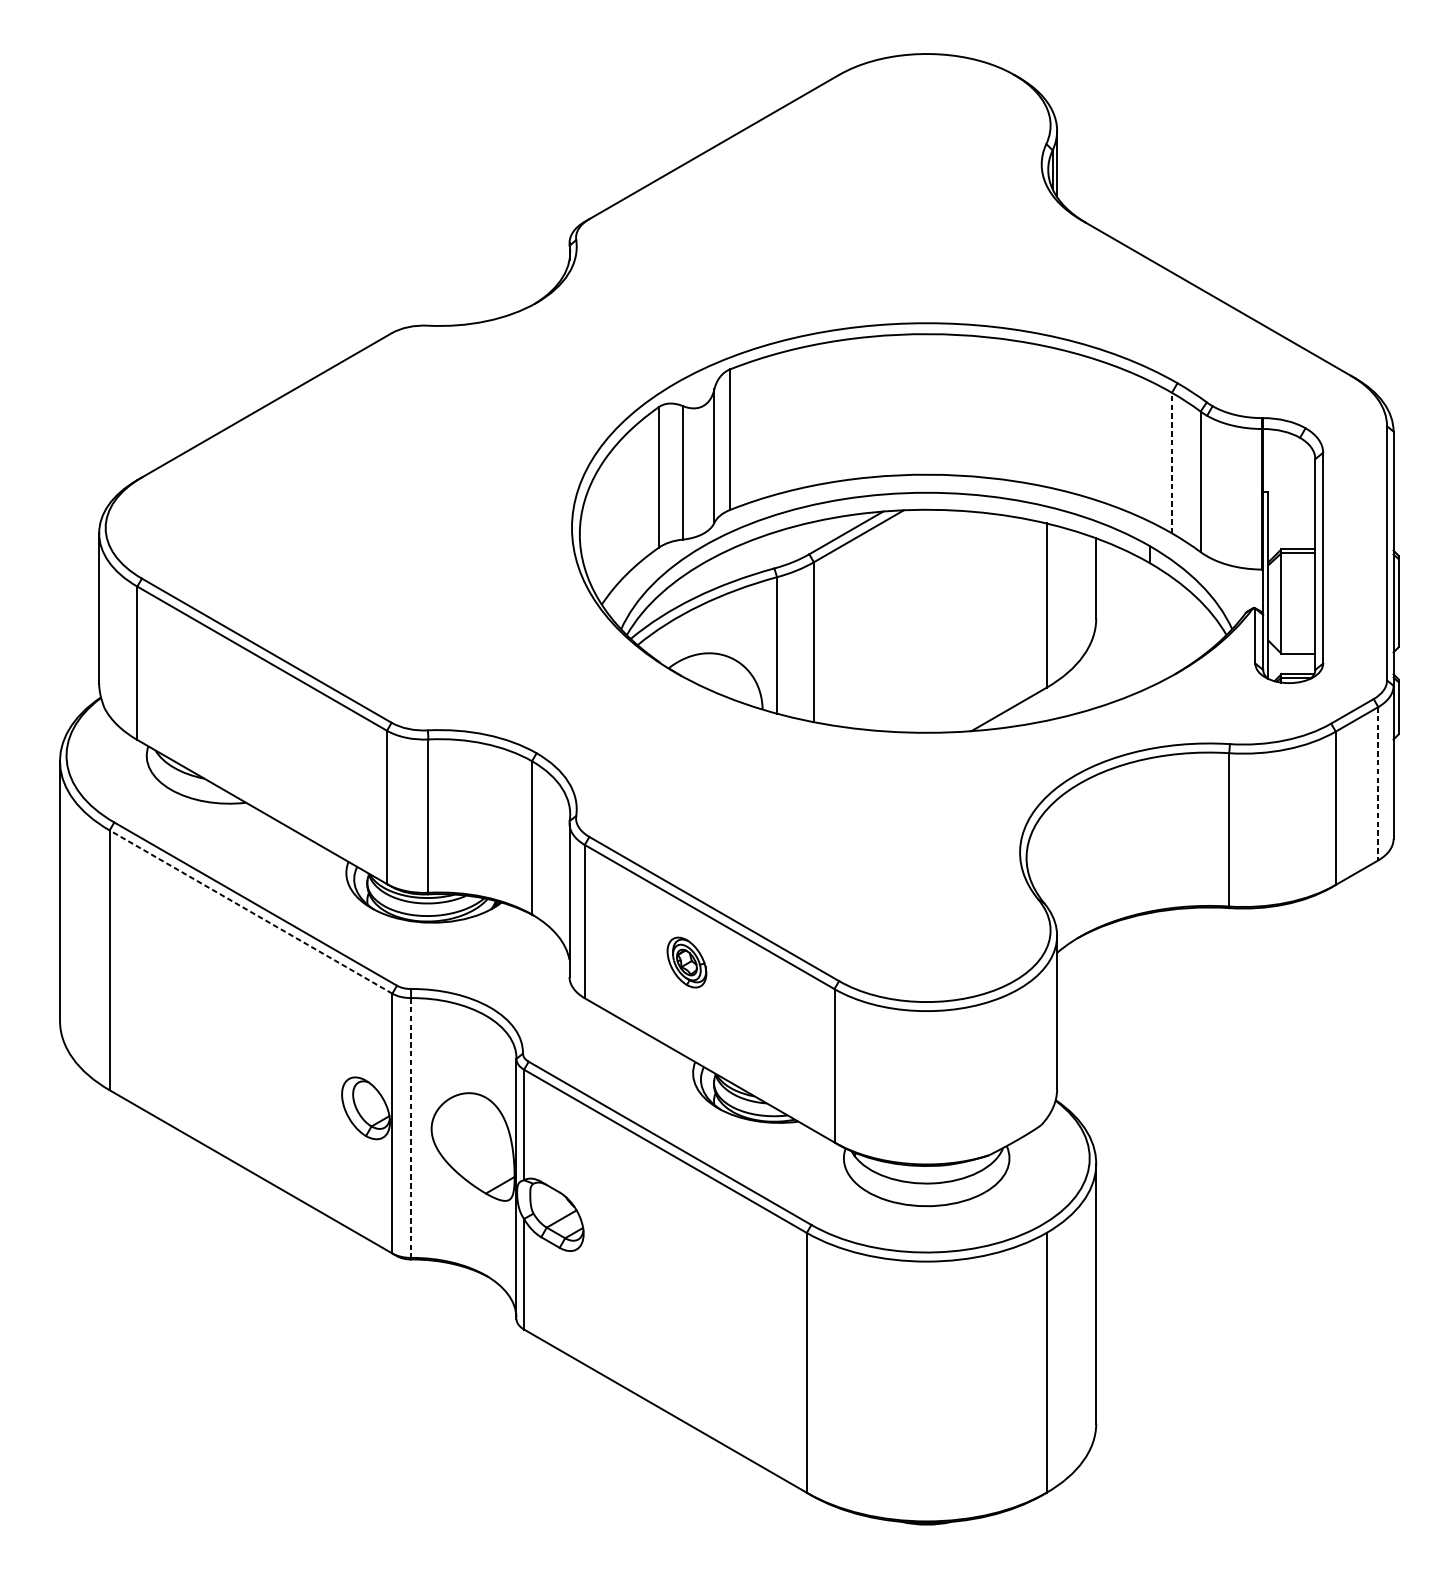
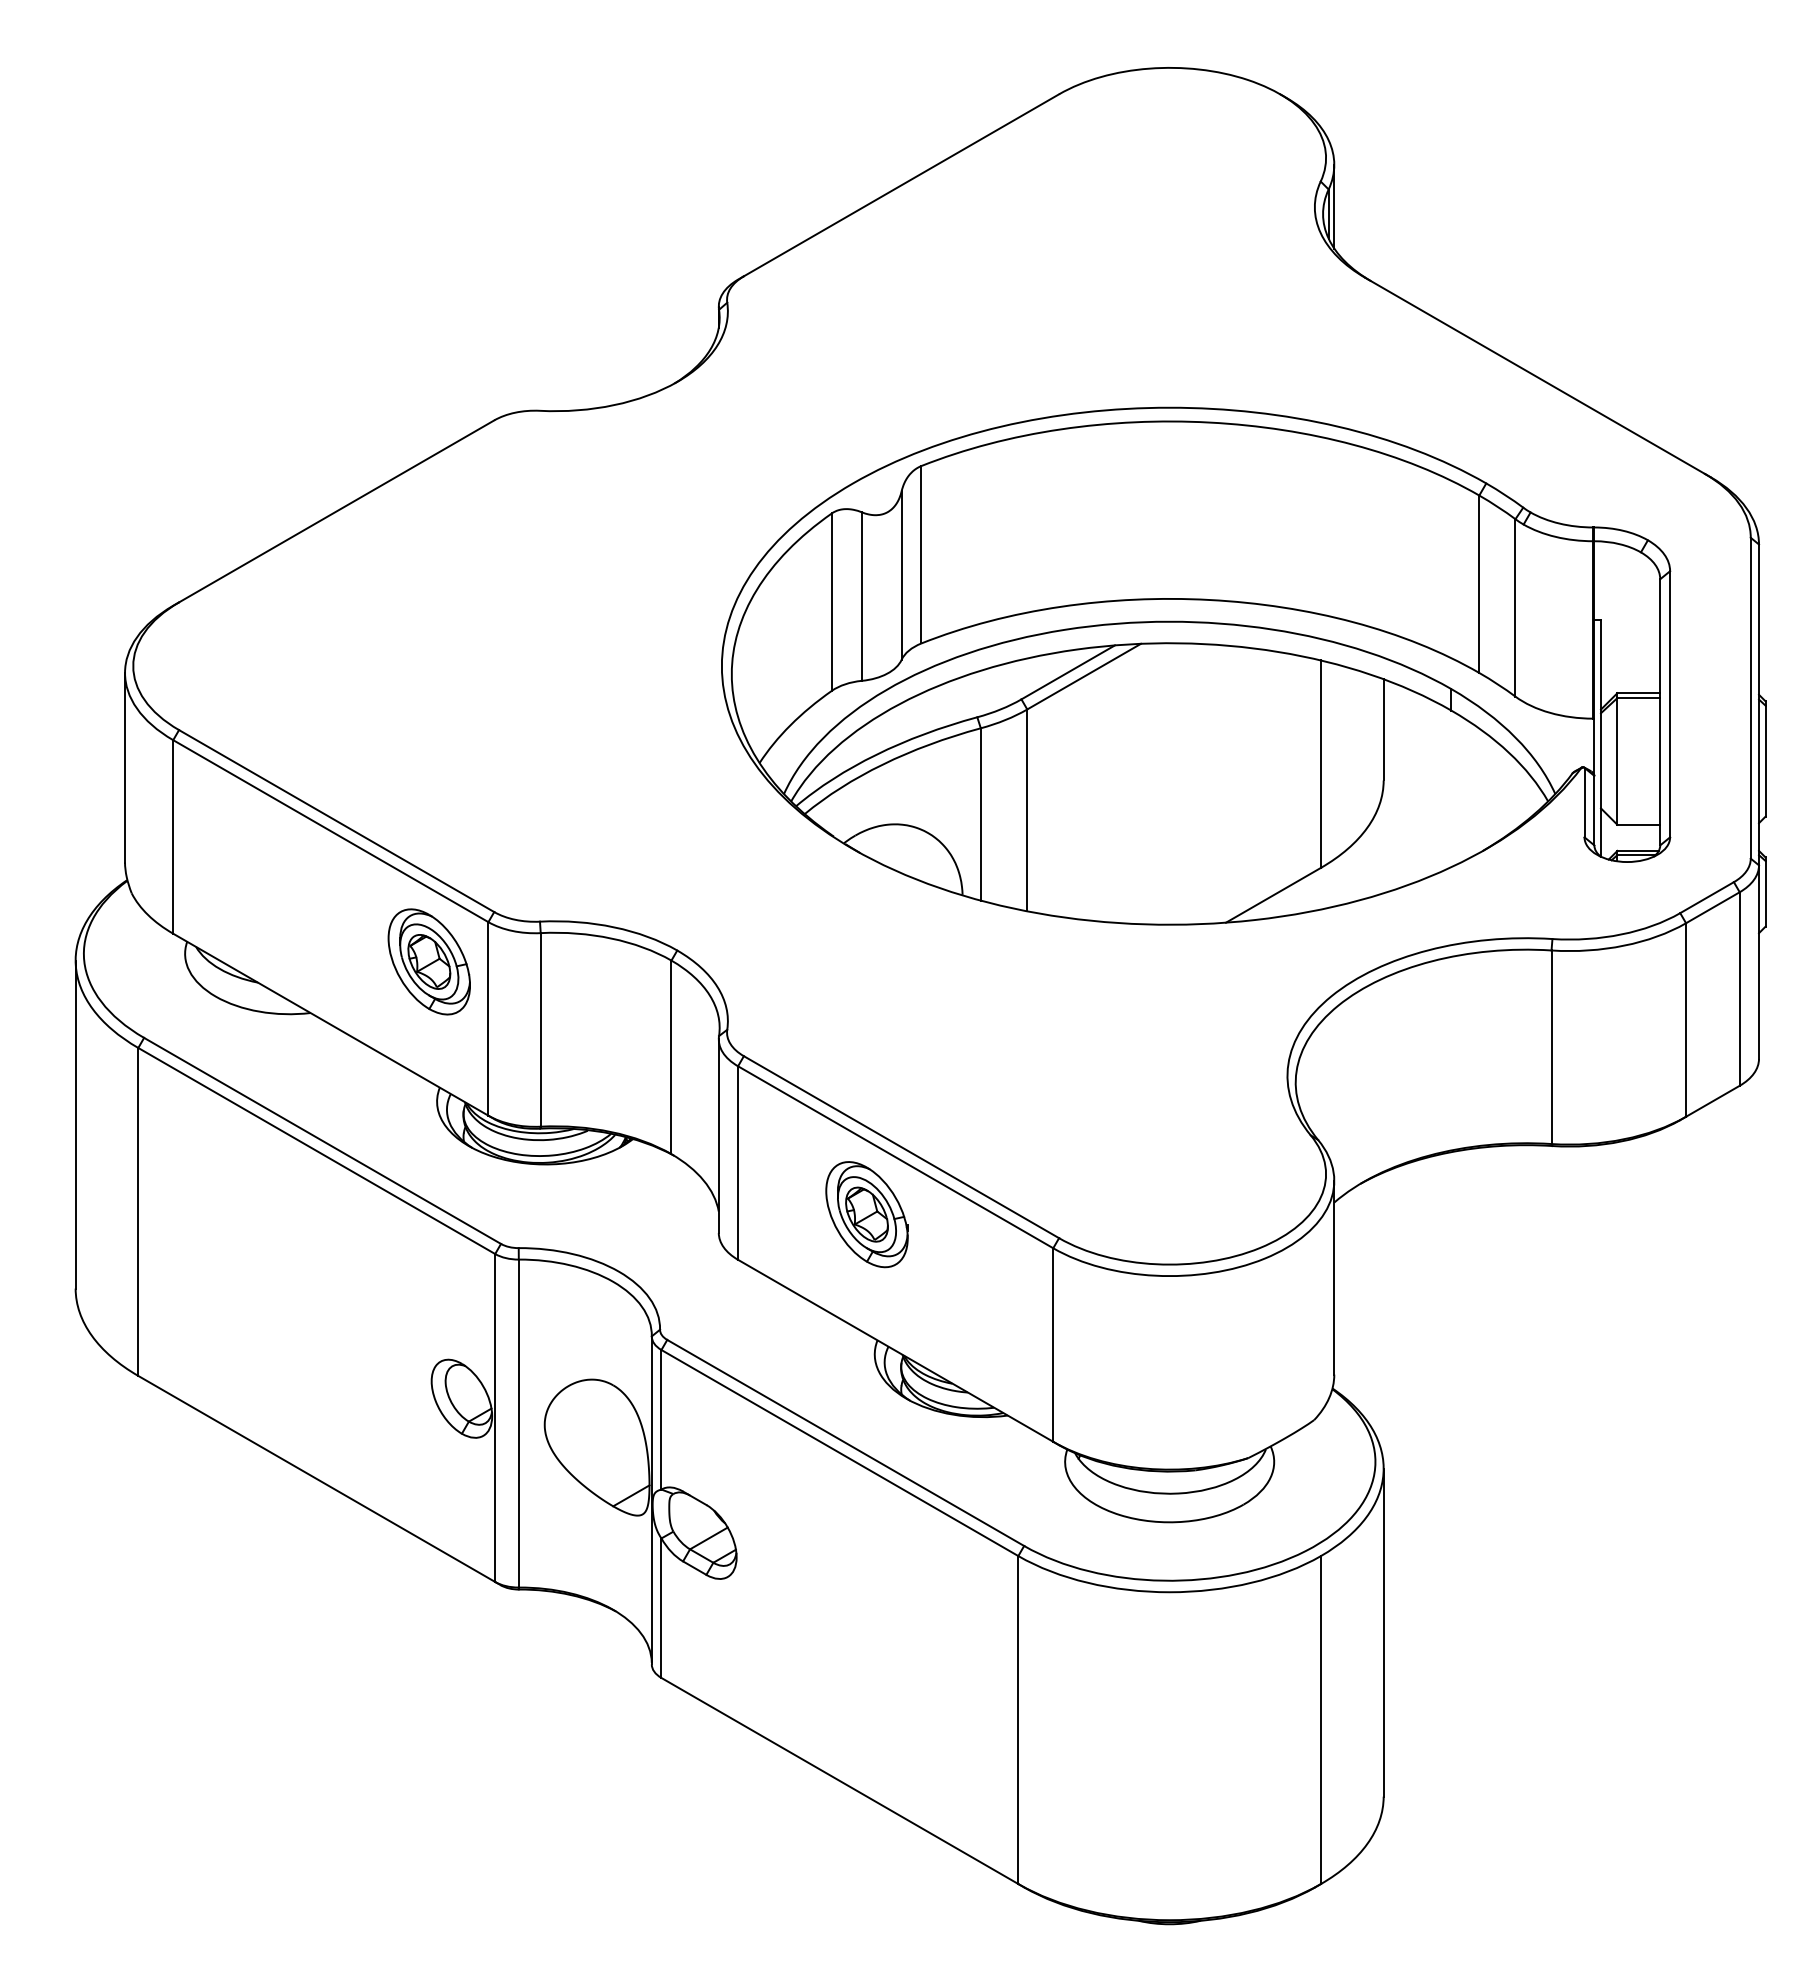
line: (1172, 463) -> (1479, 584), dashed -> solid
part: (339, 761) -> (428, 961), added
line: (1378, 784) -> (1739, 989), dashed -> solid
line: (250, 911) -> (316, 1150), dashed -> solid
part: (686, 962) -> (866, 1214), size x1.67
line: (410, 1127) -> (518, 1423), dashed -> solid

